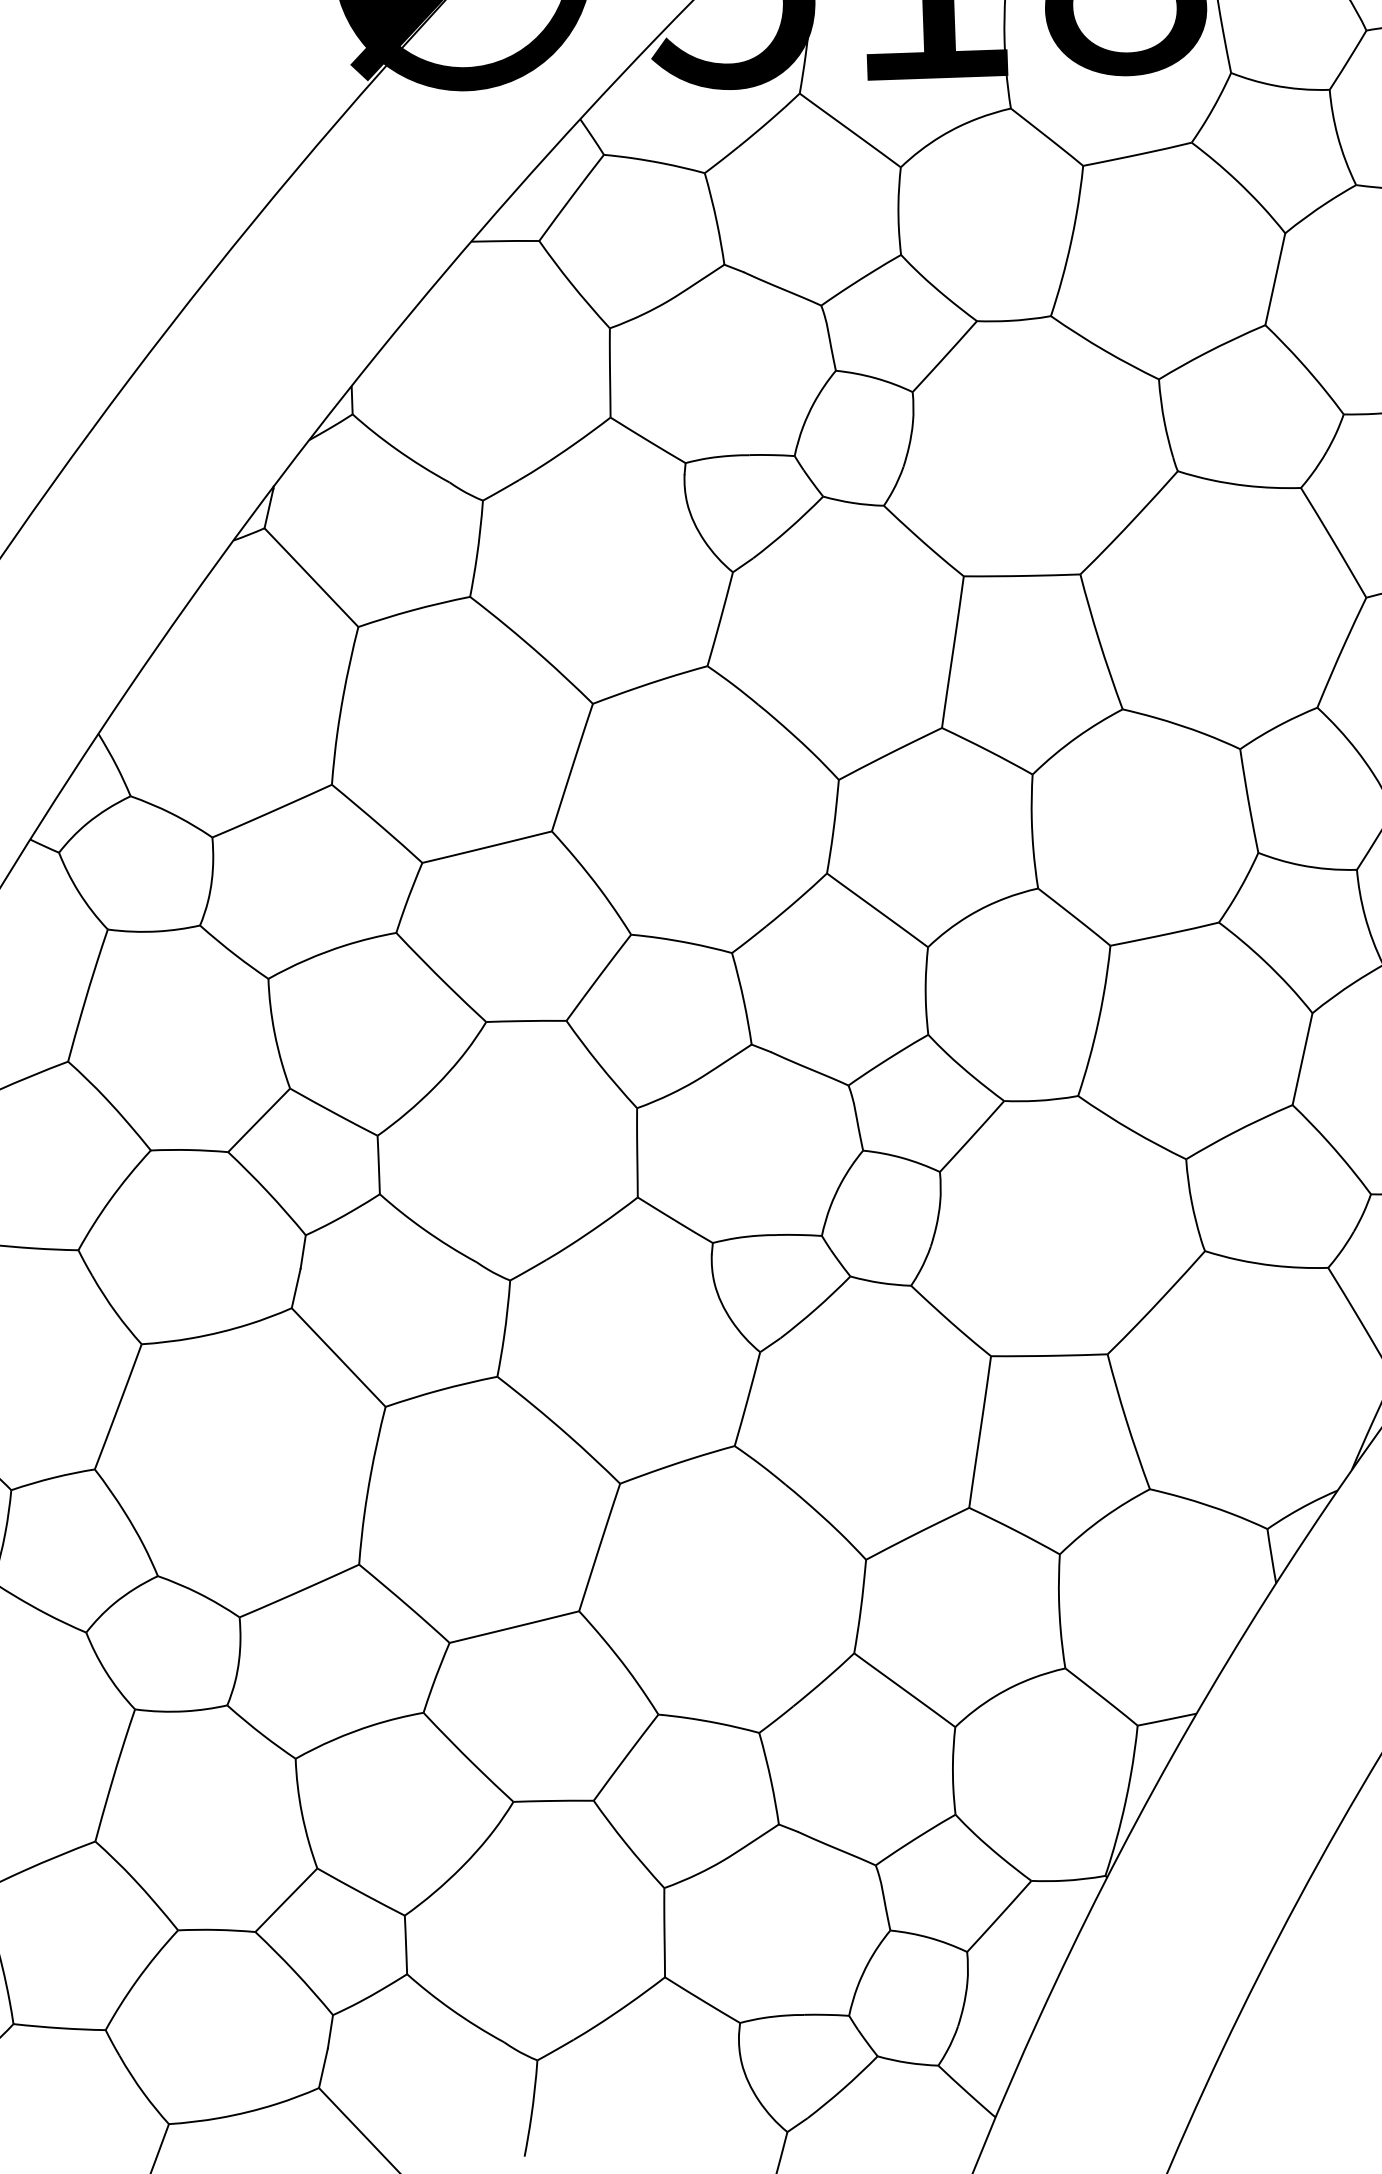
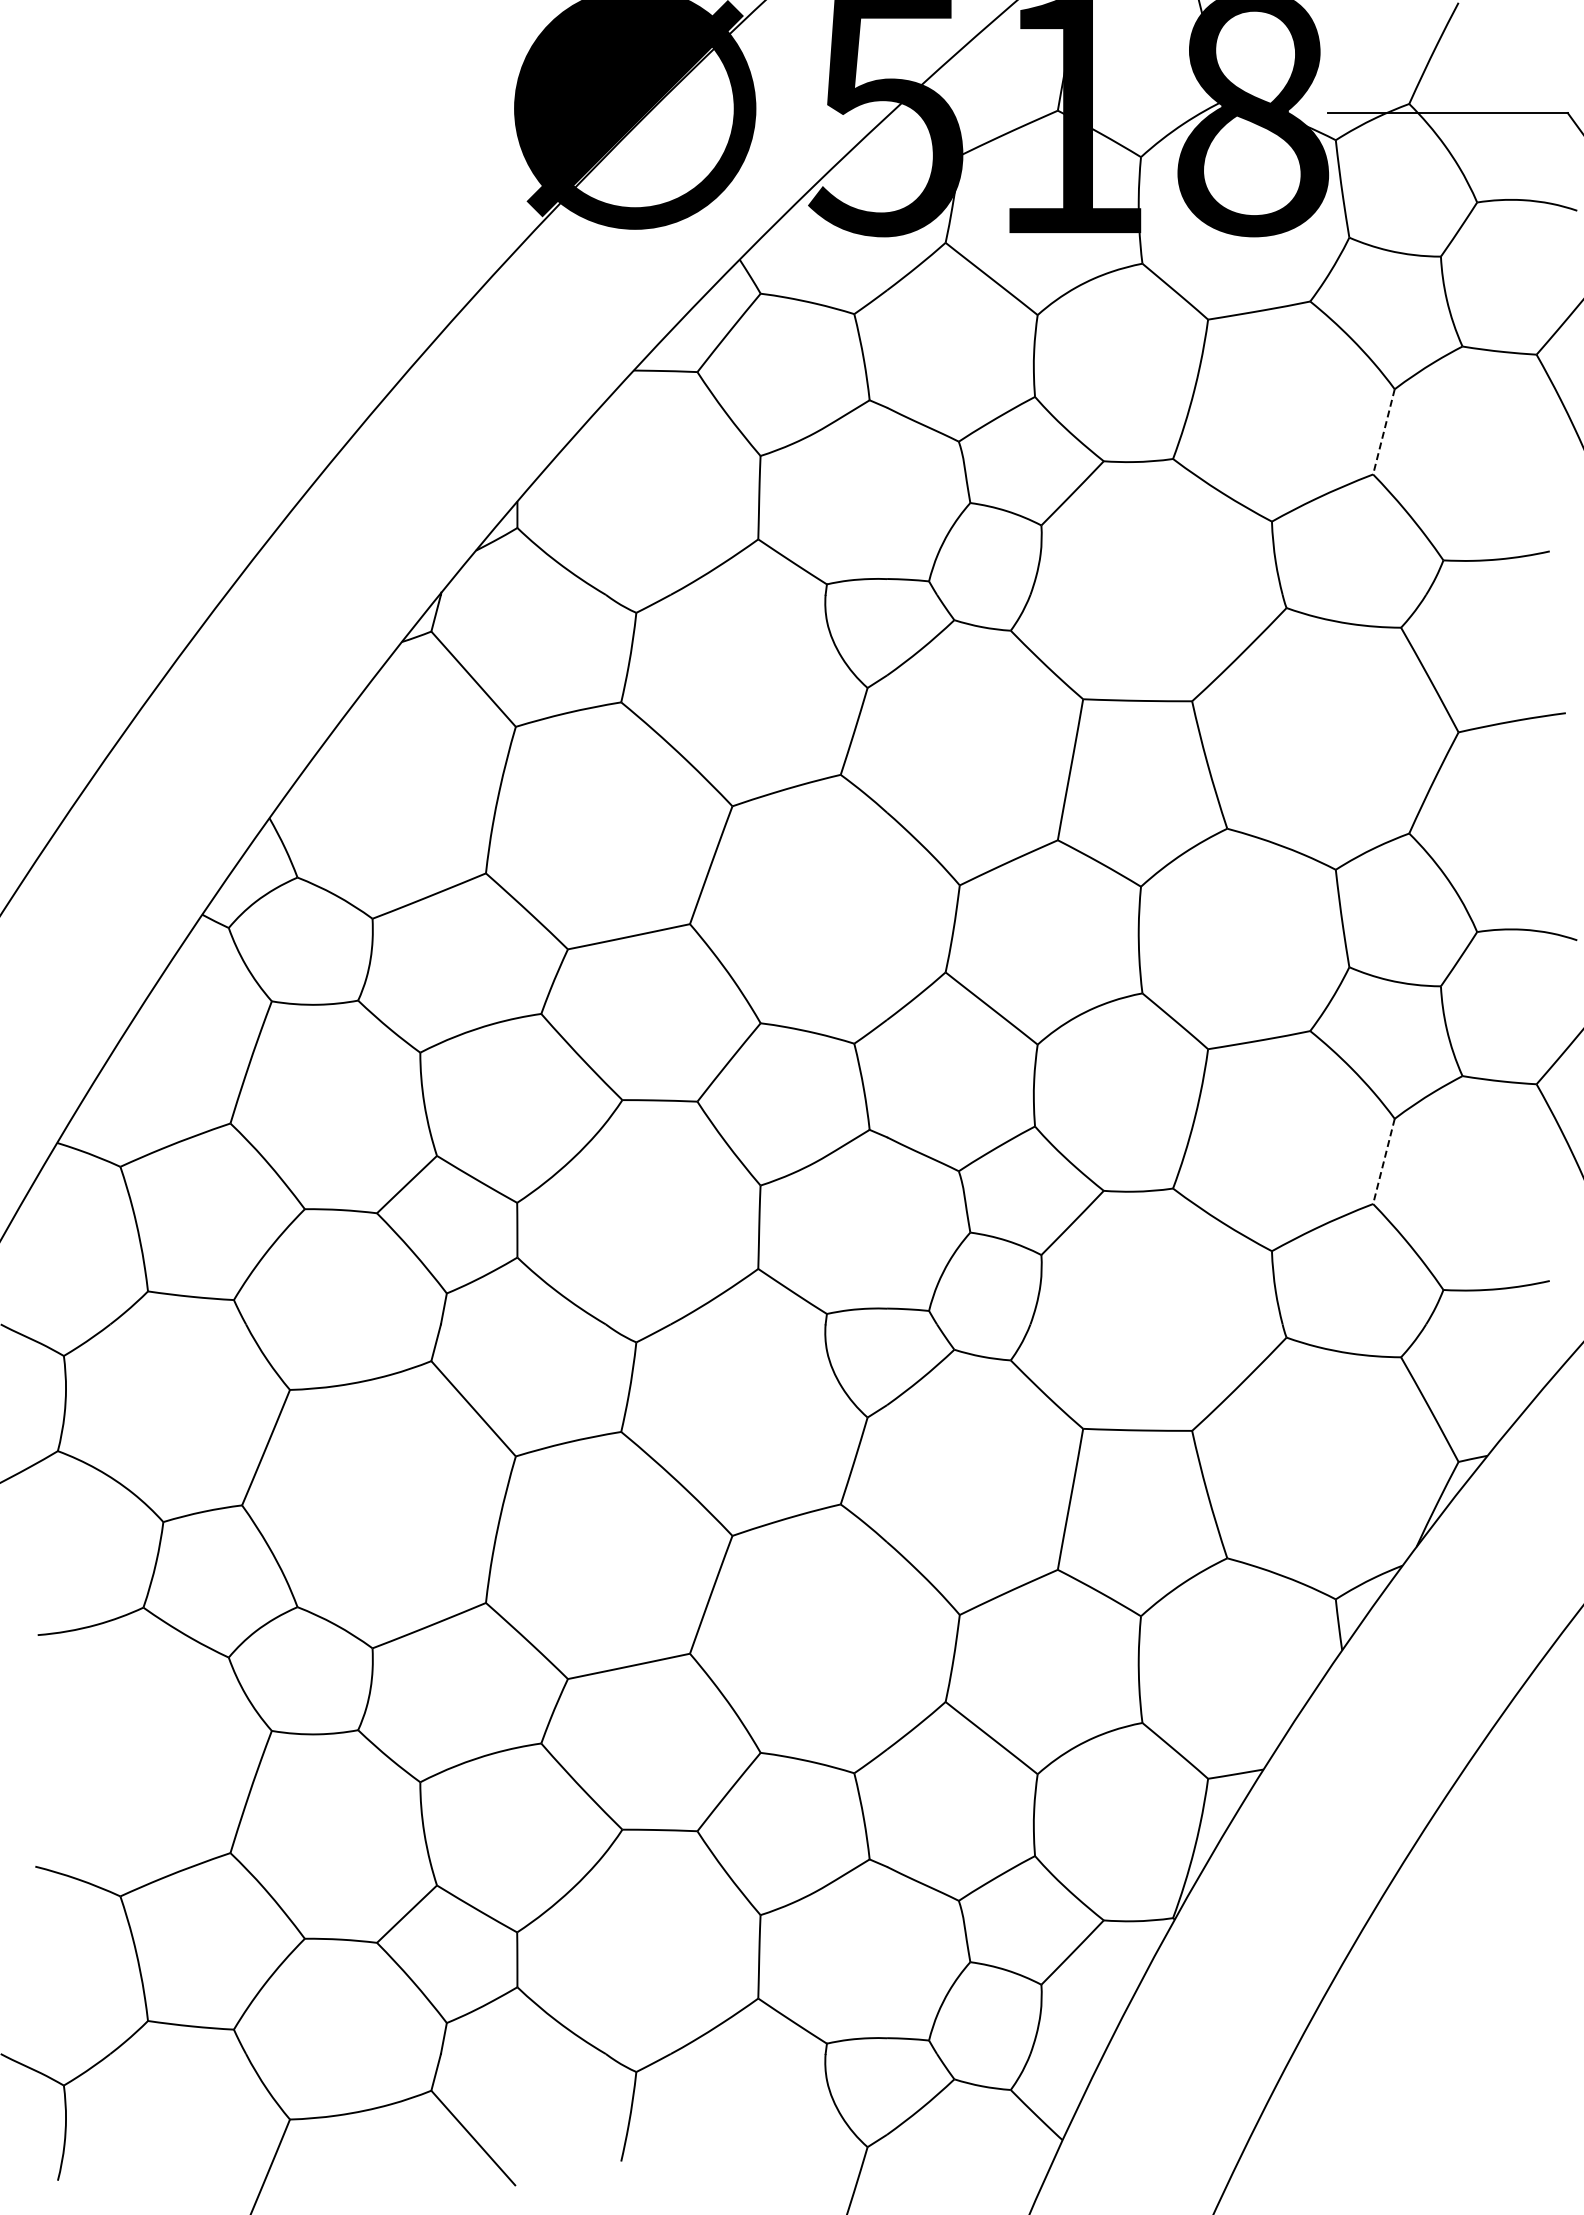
line: (1274, 278) -> (1383, 431), solid -> dashed
line: (1302, 1059) -> (1383, 1161), solid -> dashed

